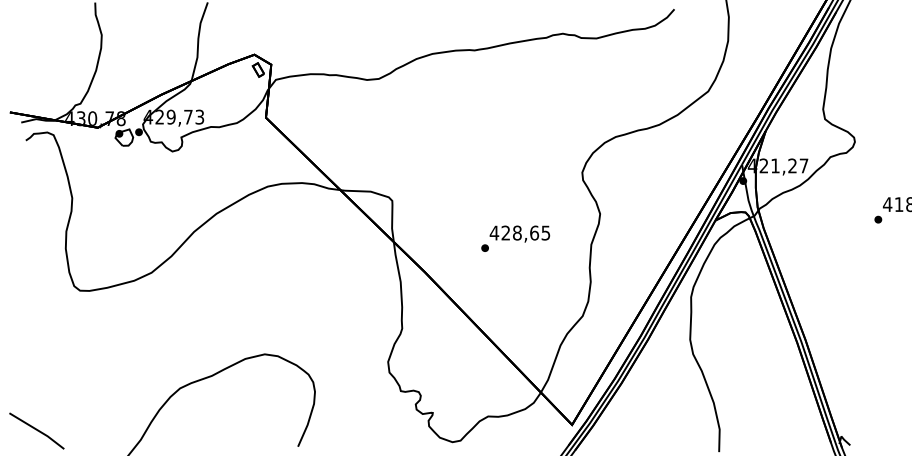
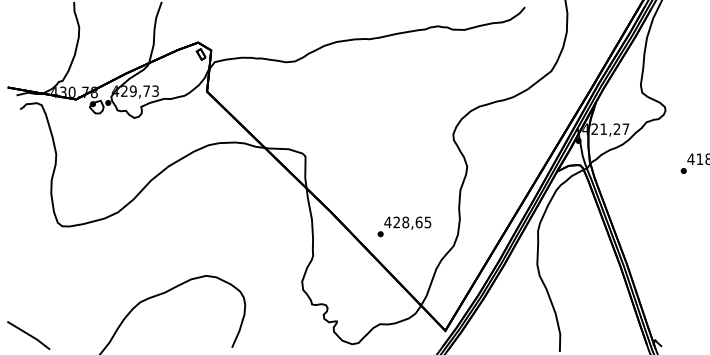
text: (515, 238) -> (404, 226), moved

